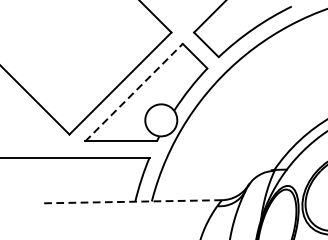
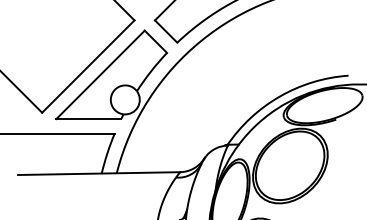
line: (133, 92) -> (100, 74), dashed -> solid
line: (131, 201) -> (98, 173), dashed -> solid

